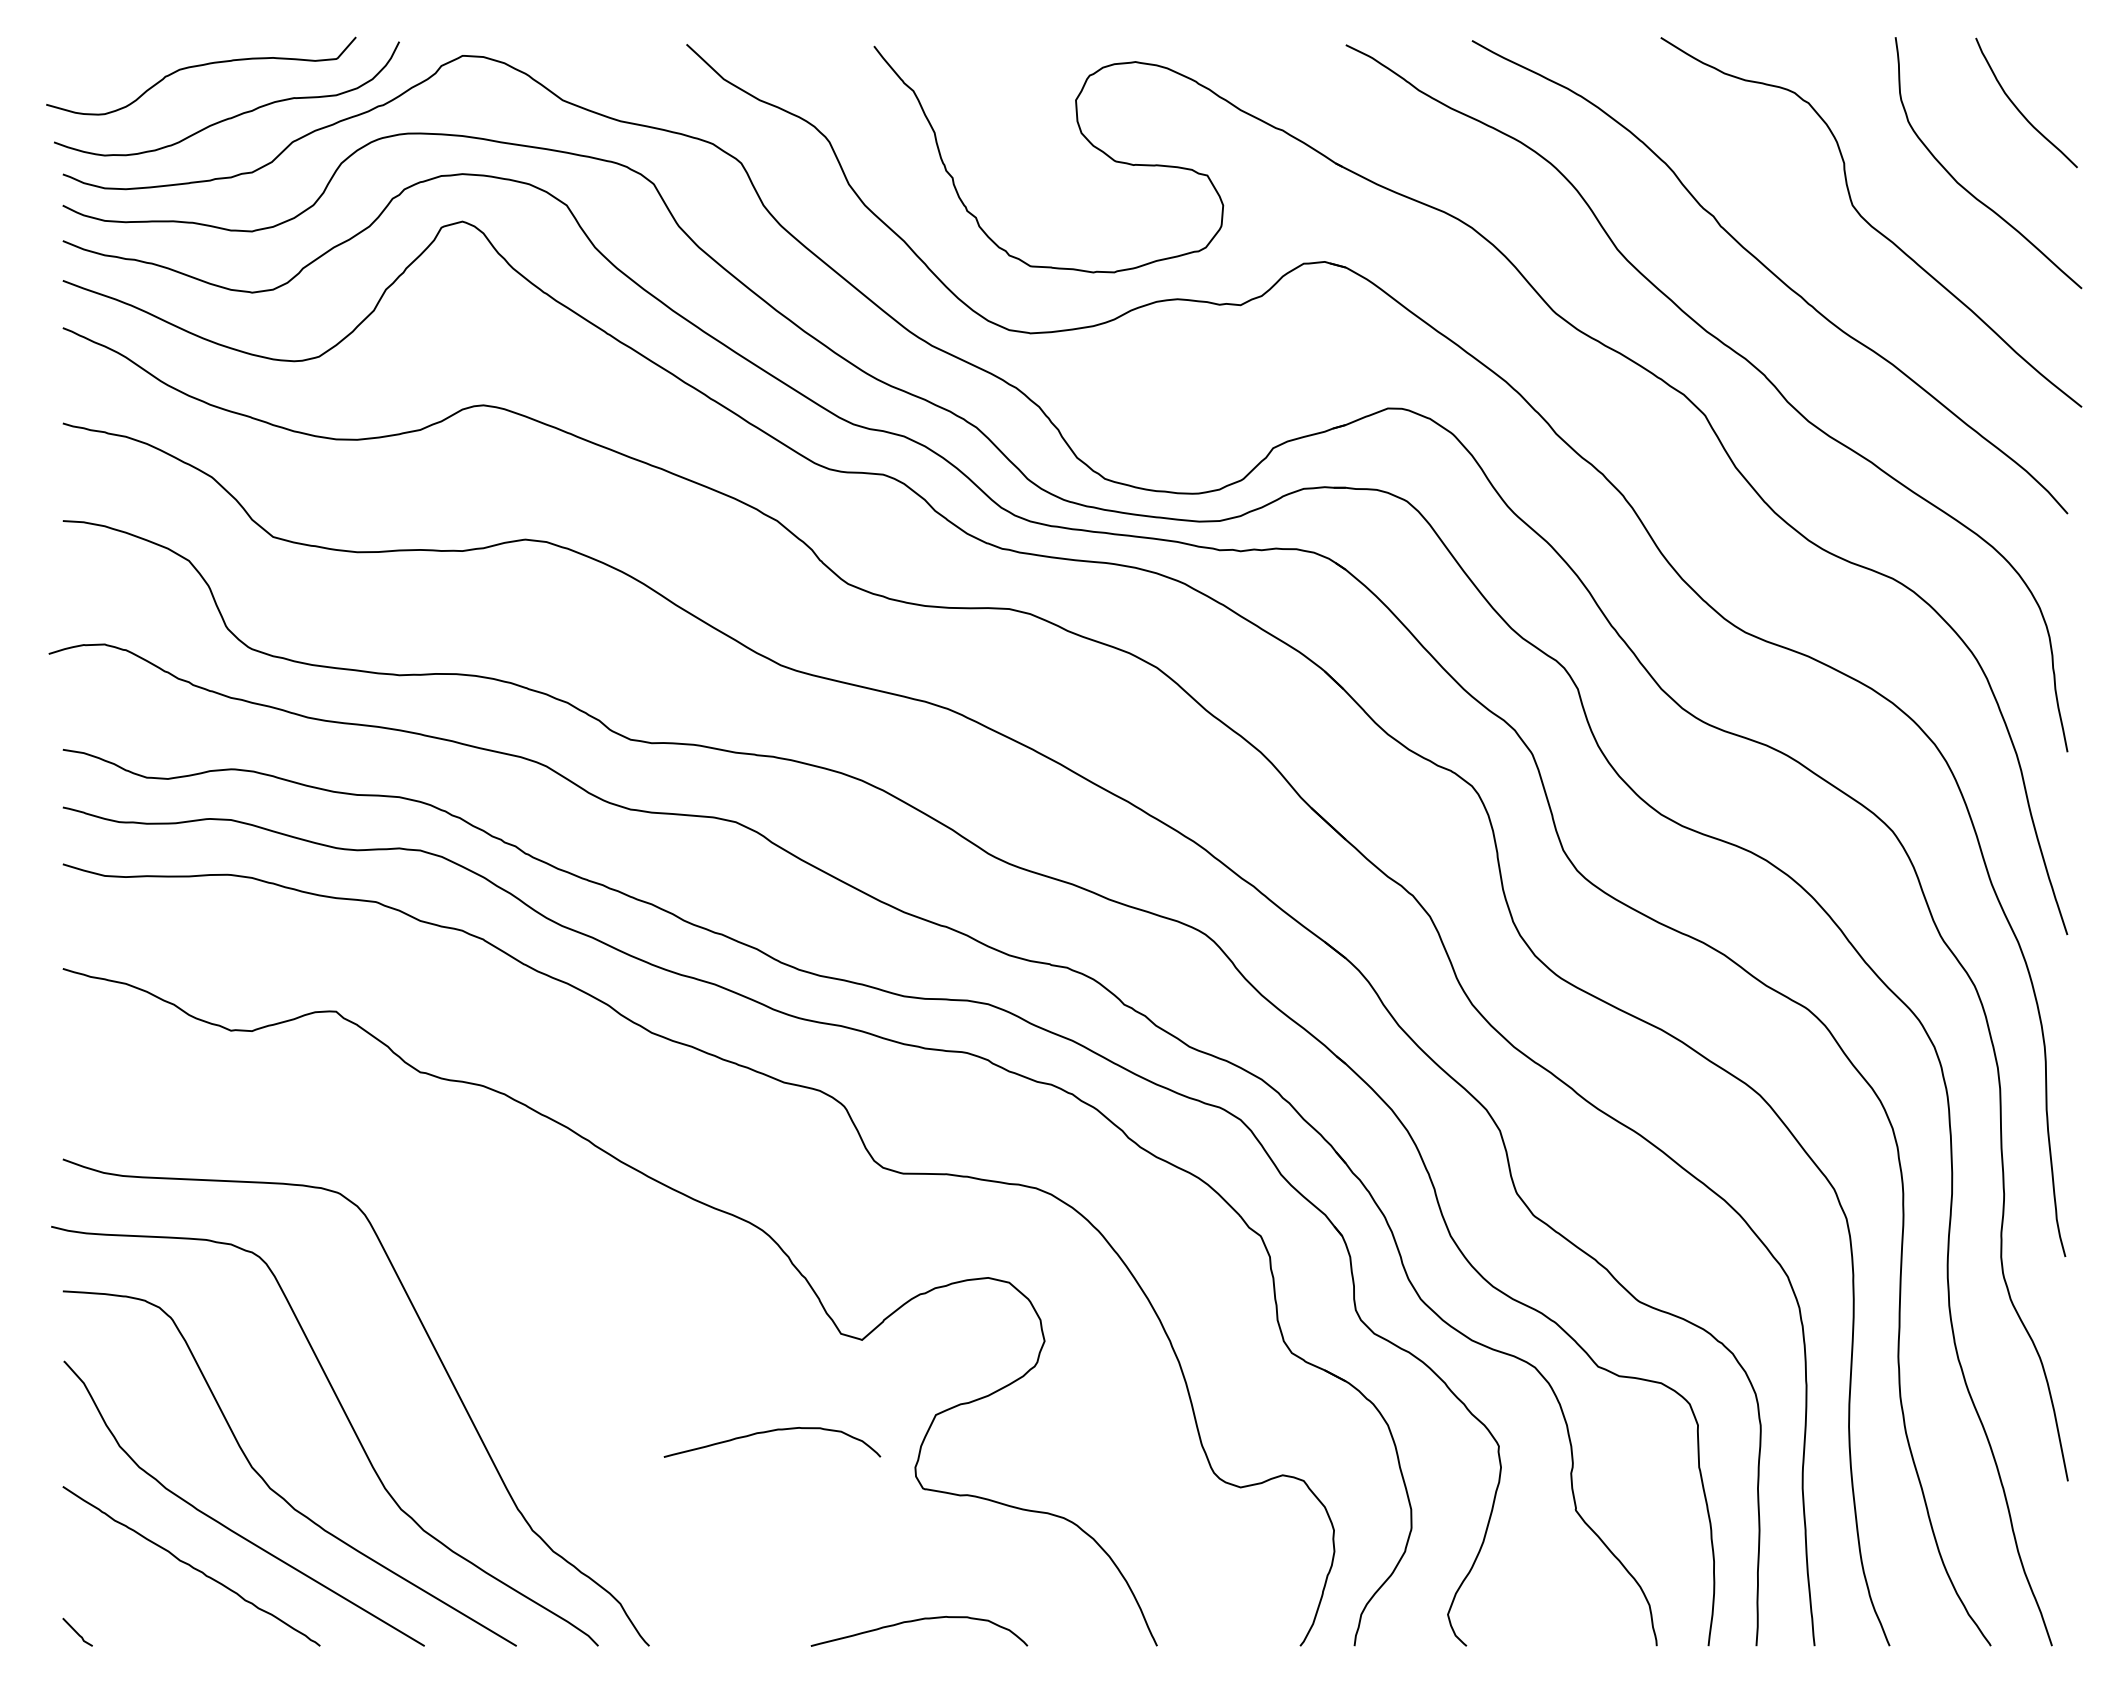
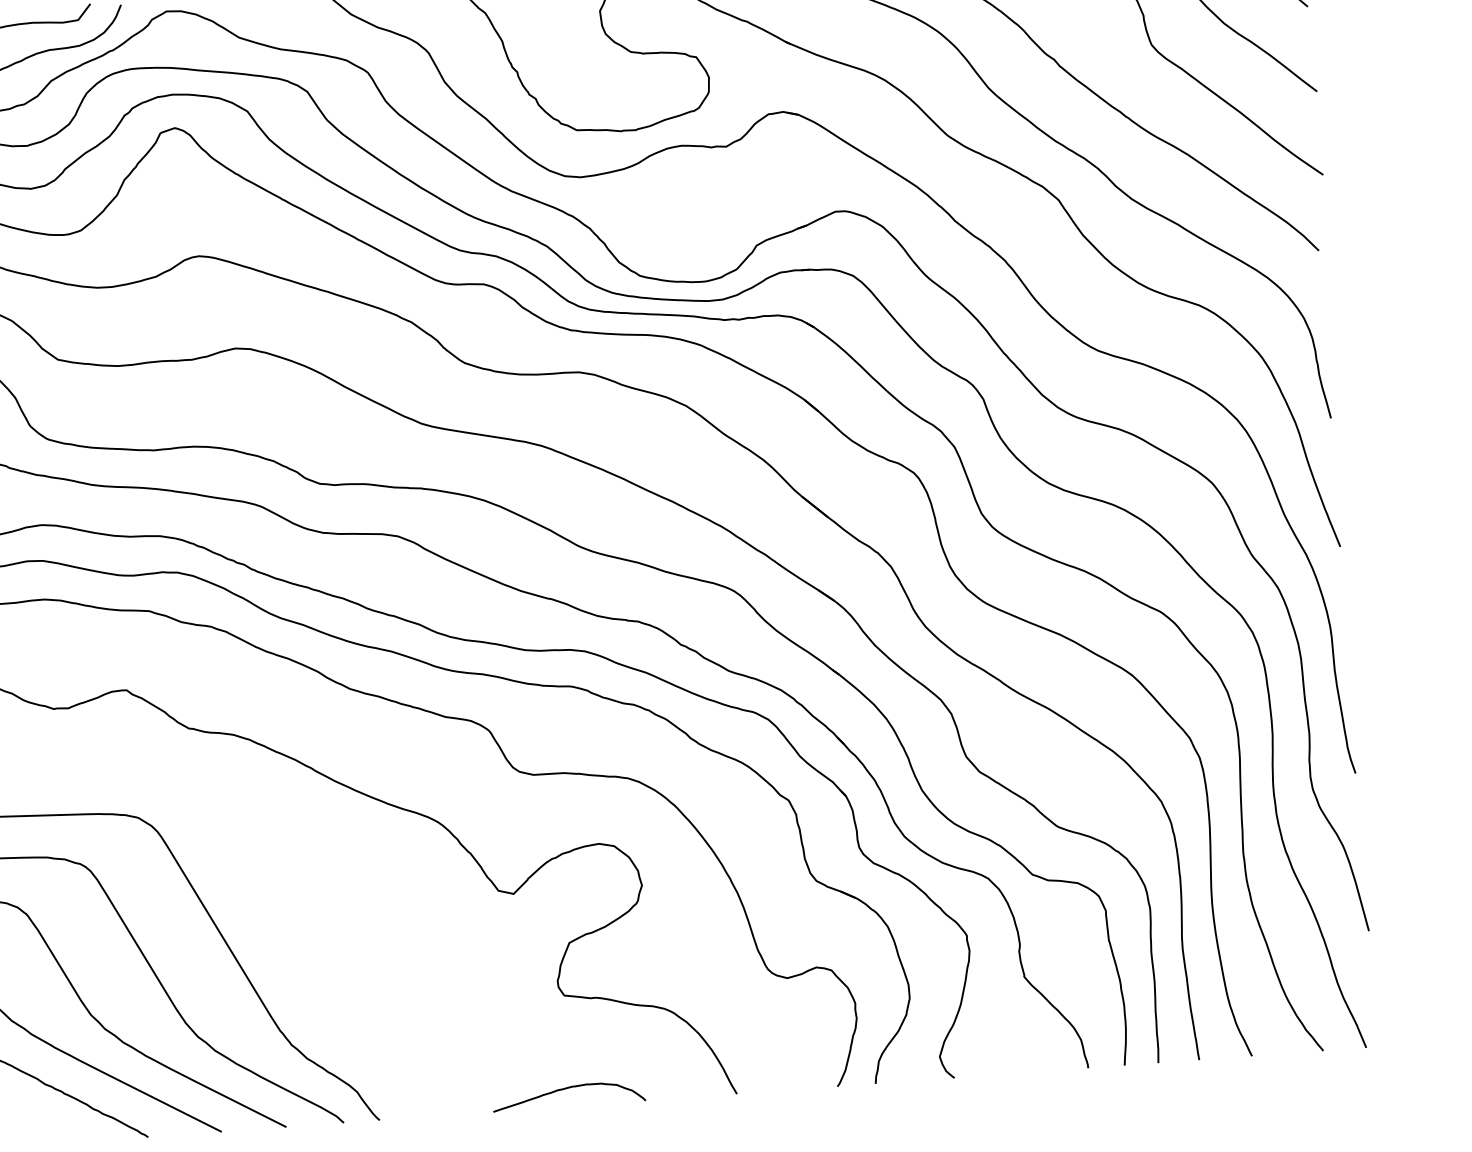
curve: (769, 1432) -> (453, 963), removed

